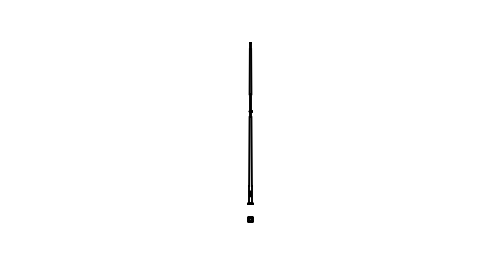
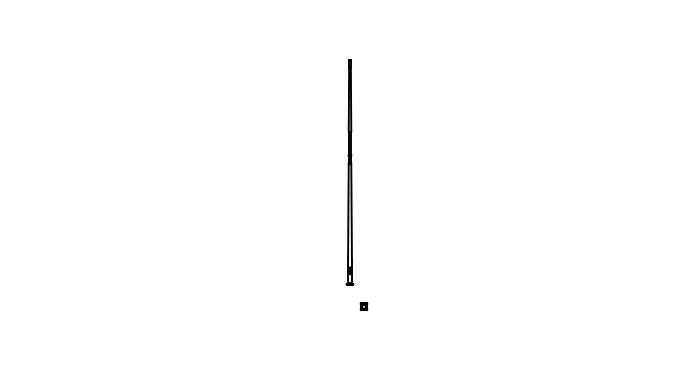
part: (250, 219) -> (363, 306), moved

